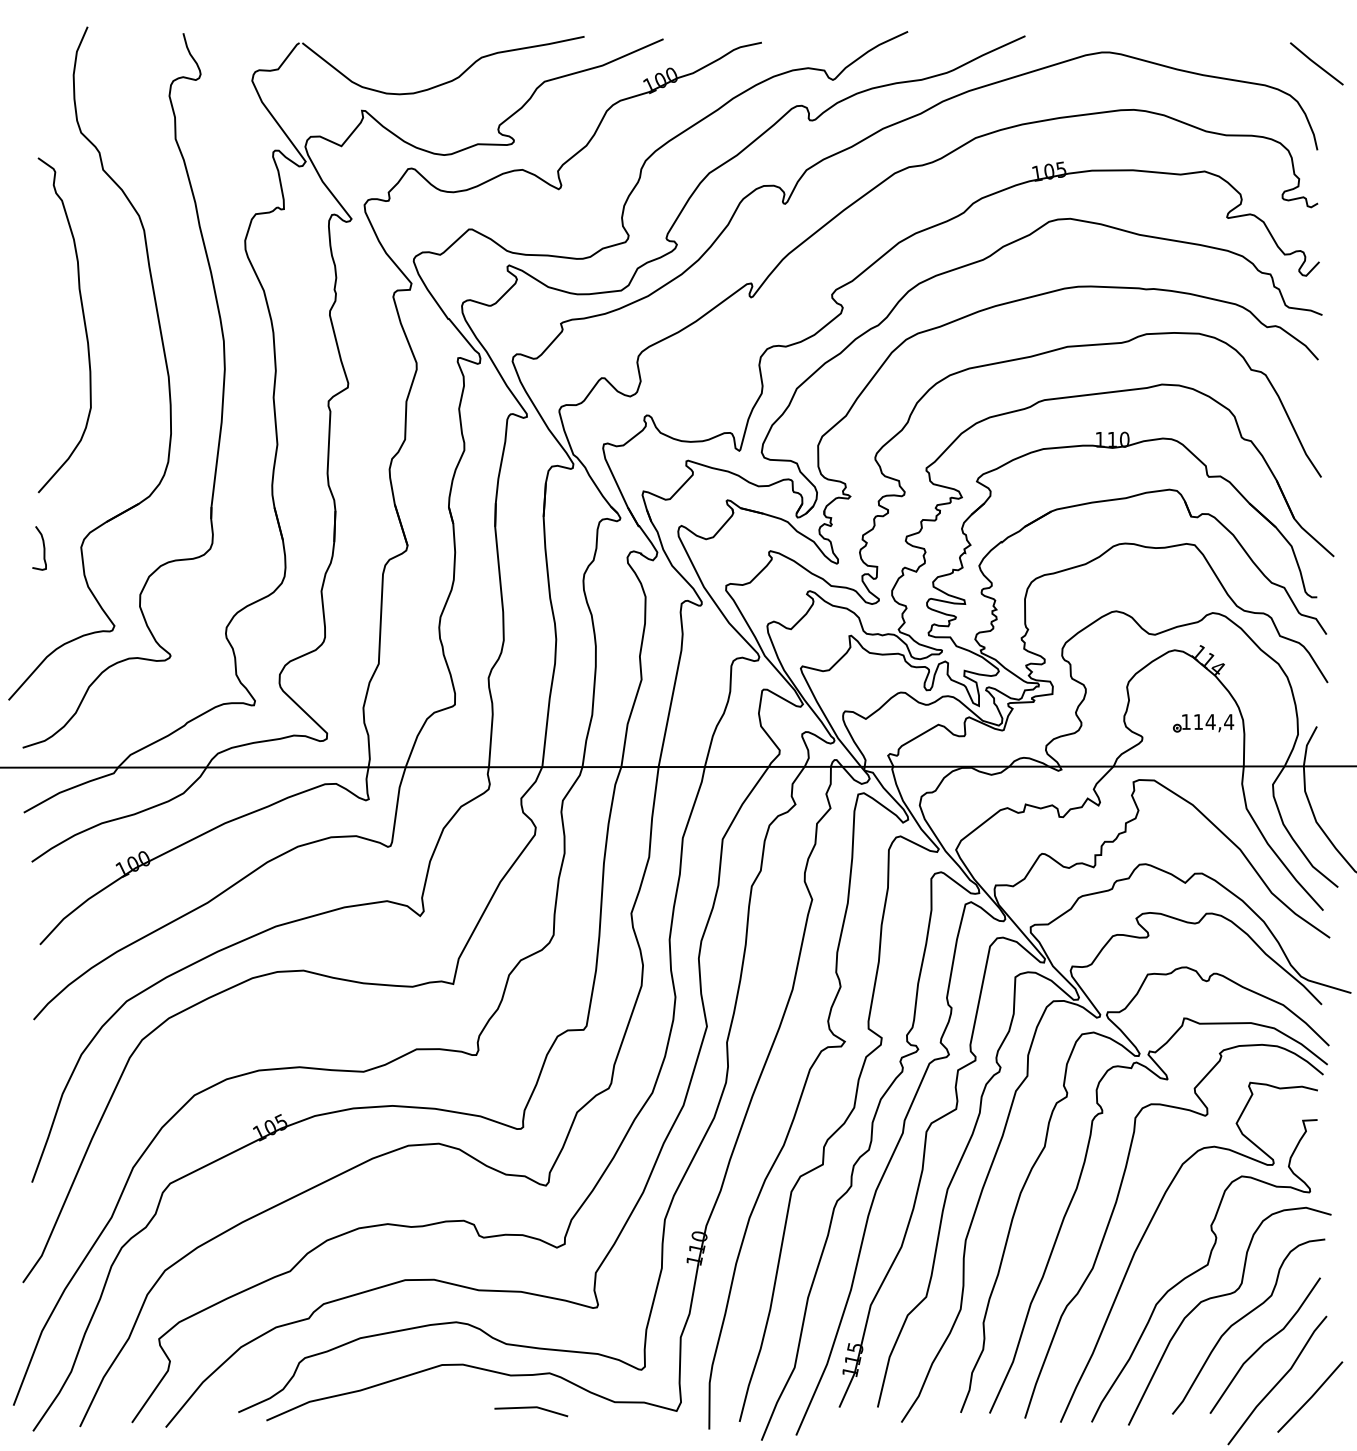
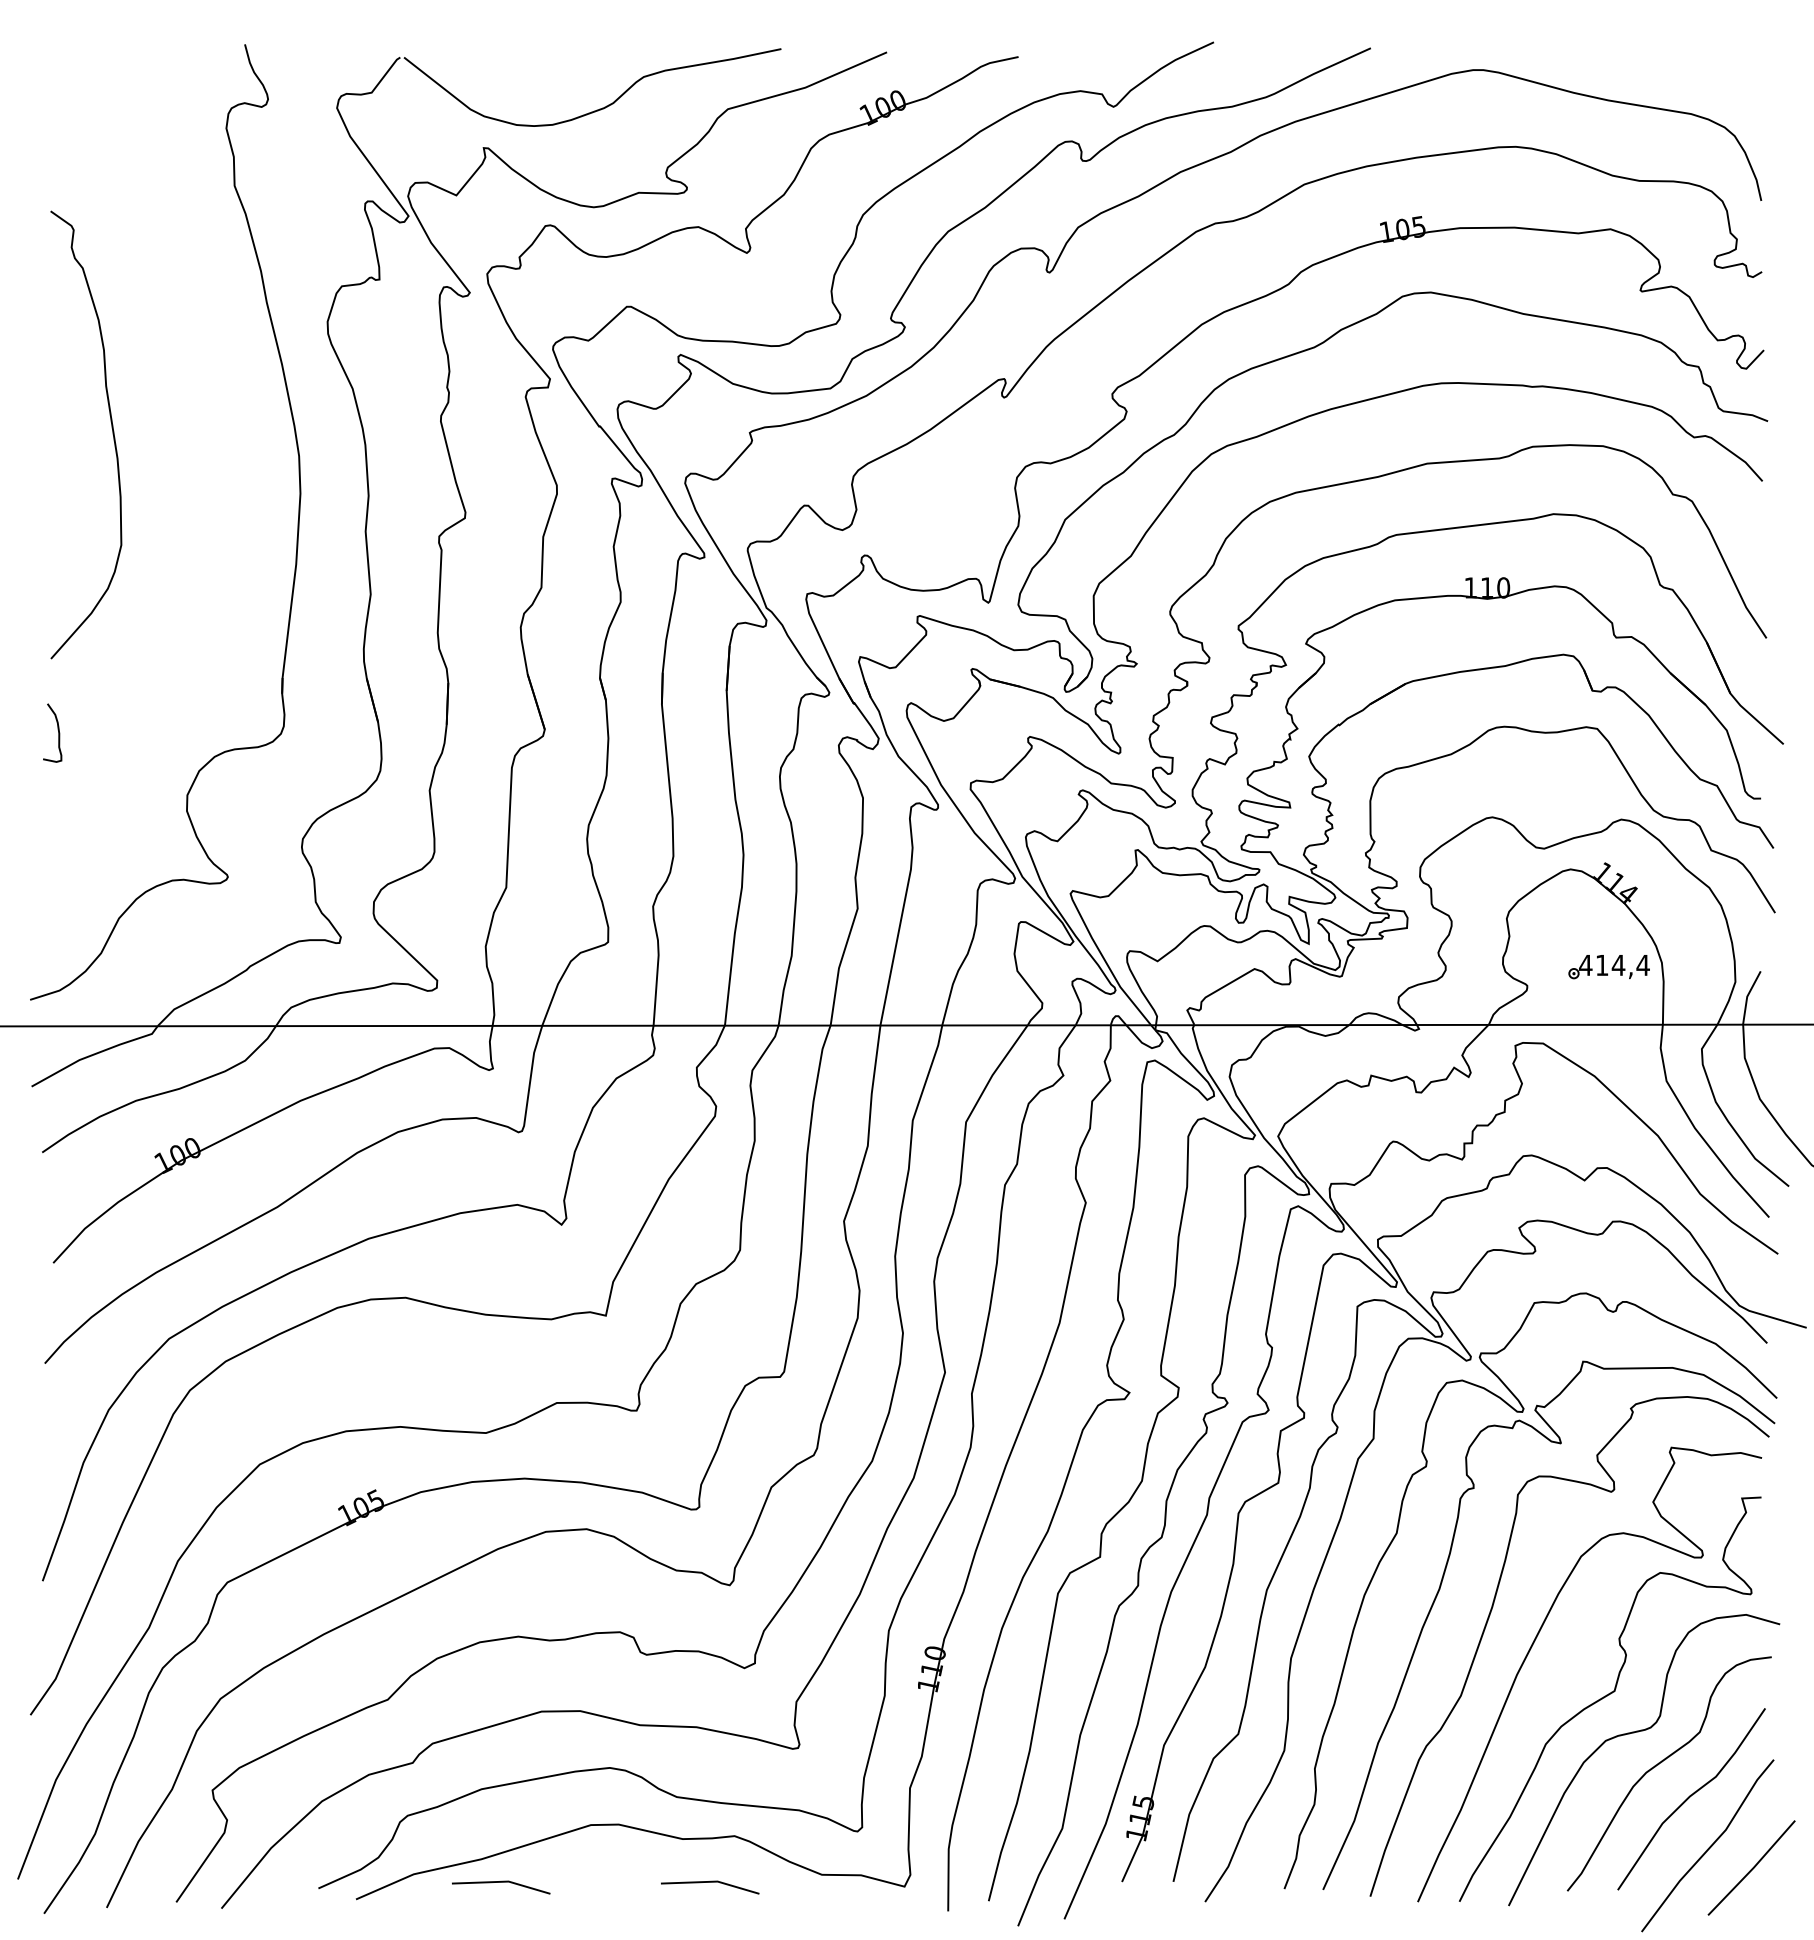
line: (1316, 63) -> (1760, 85), removed
part: (163, 352) -> (218, 471), removed
text: (1185, 722) -> (1585, 965), 114,4 -> 414,4
line: (375, 1407) -> (501, 1882), added

